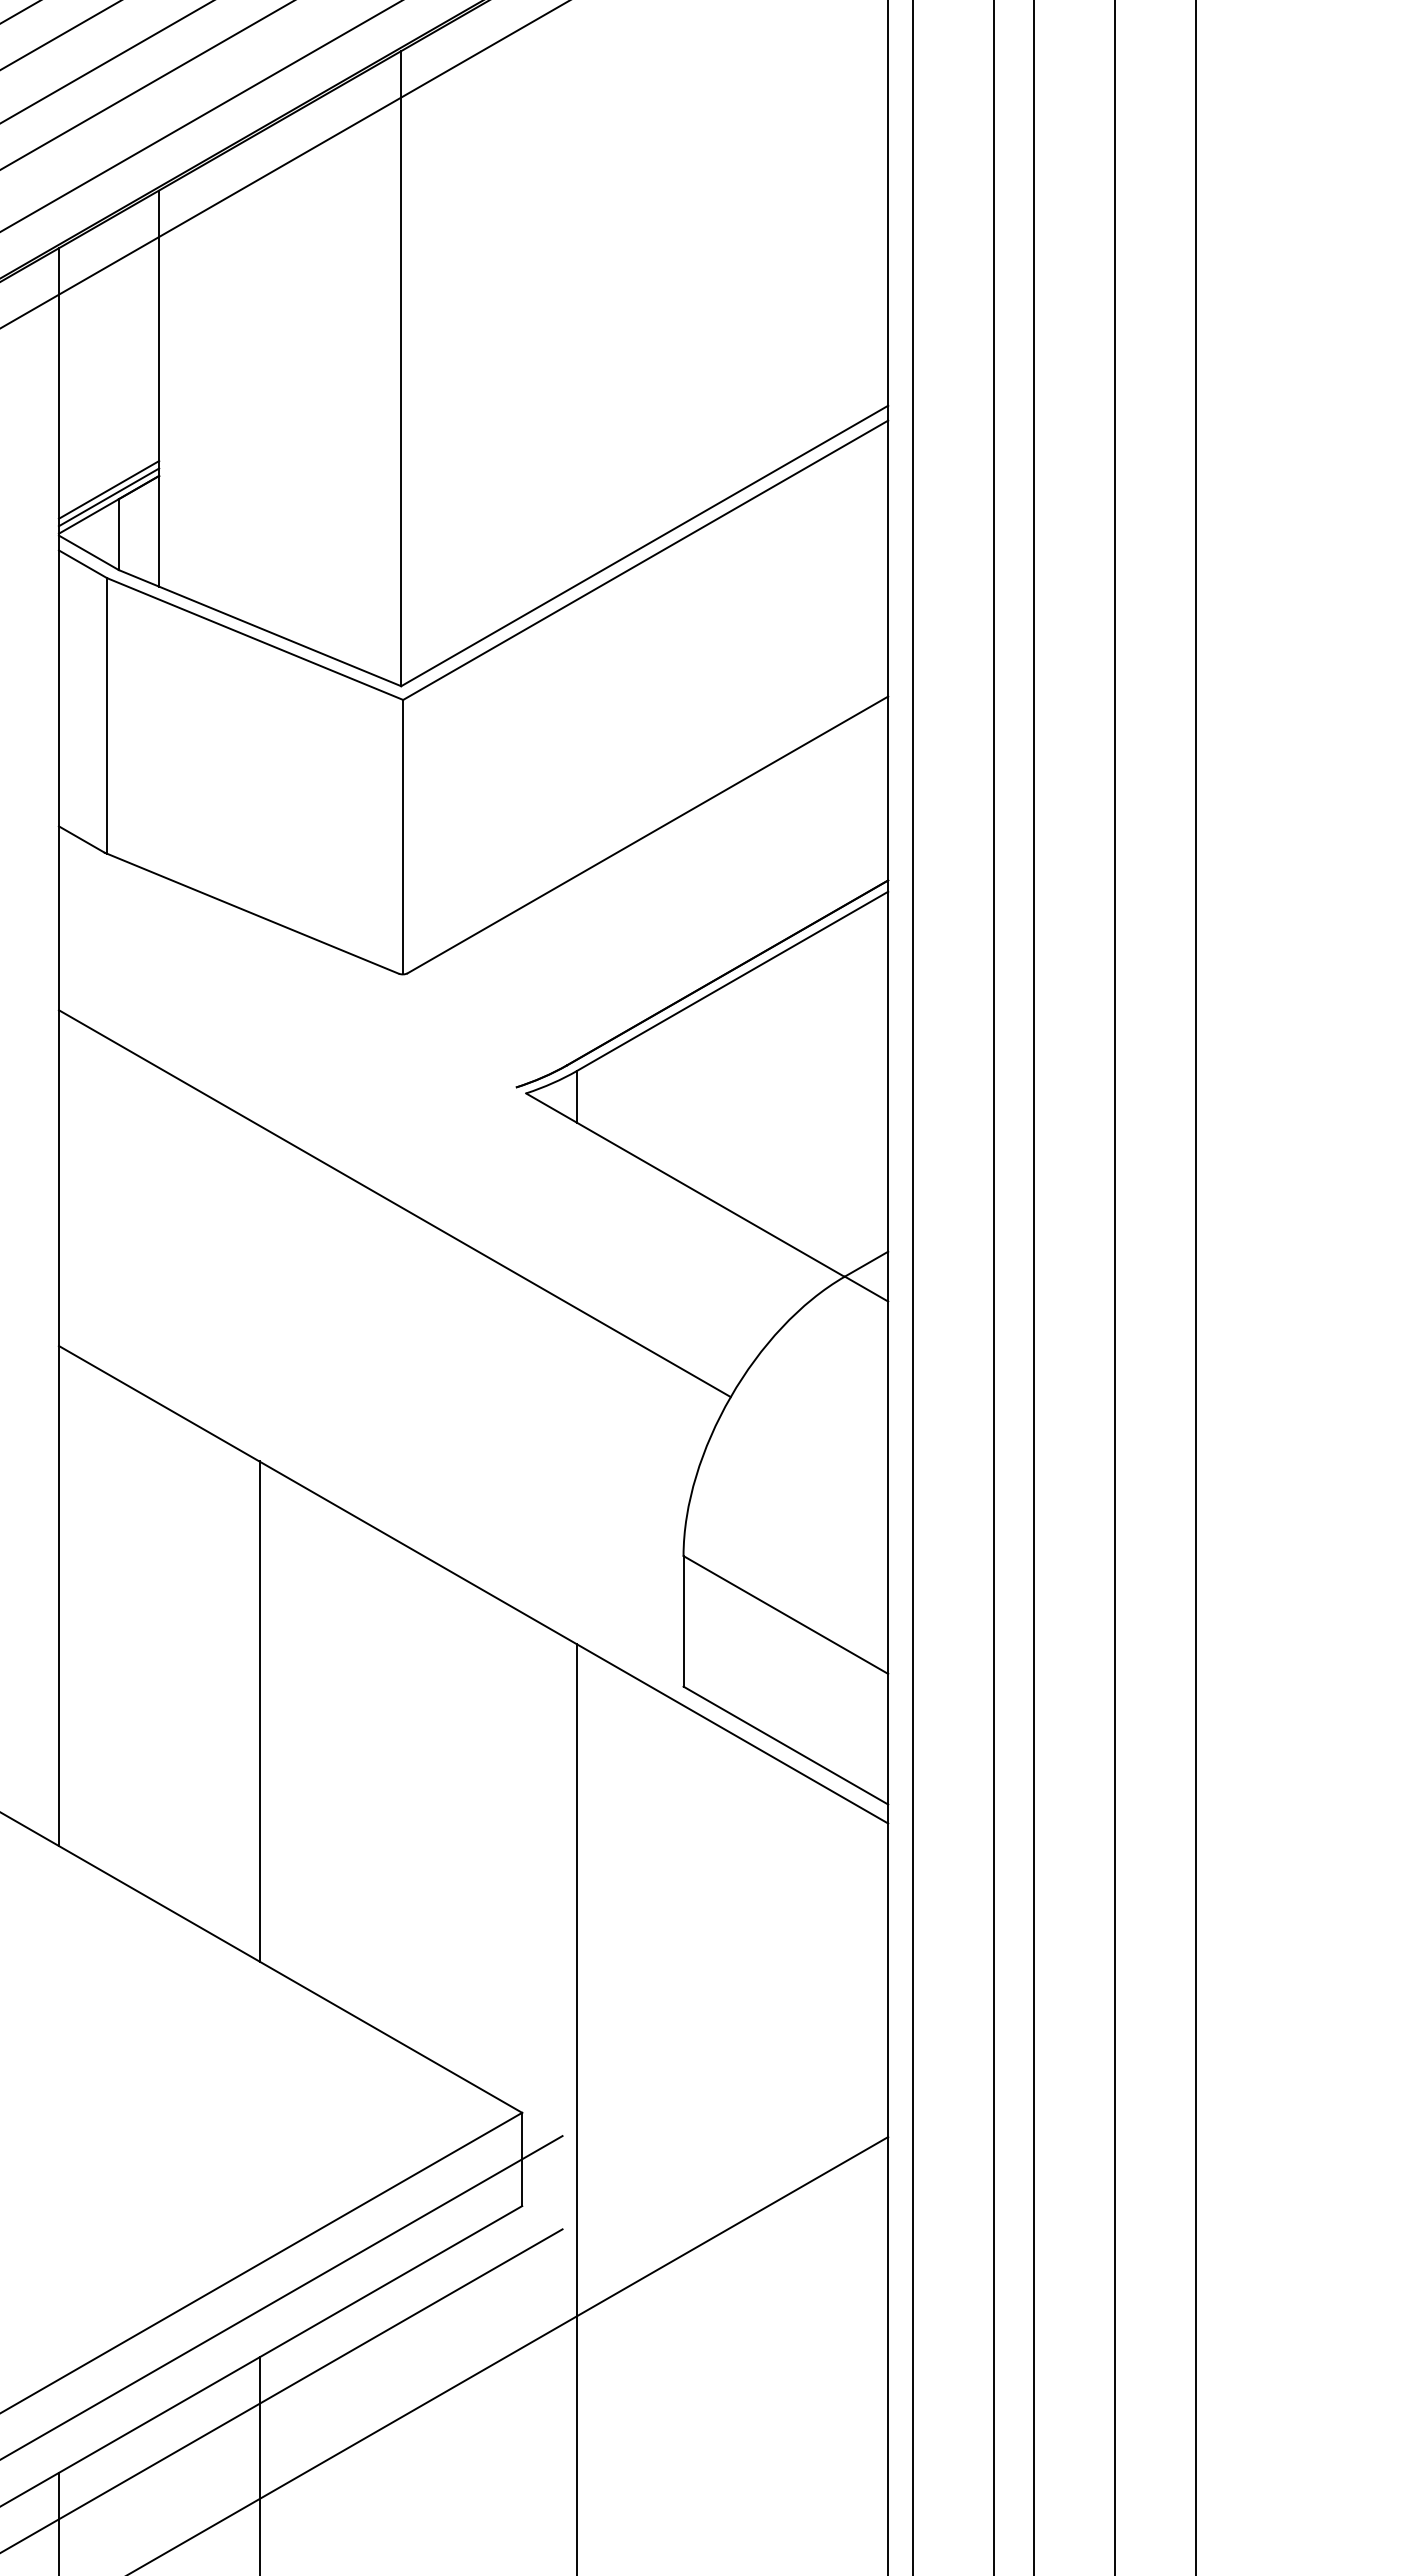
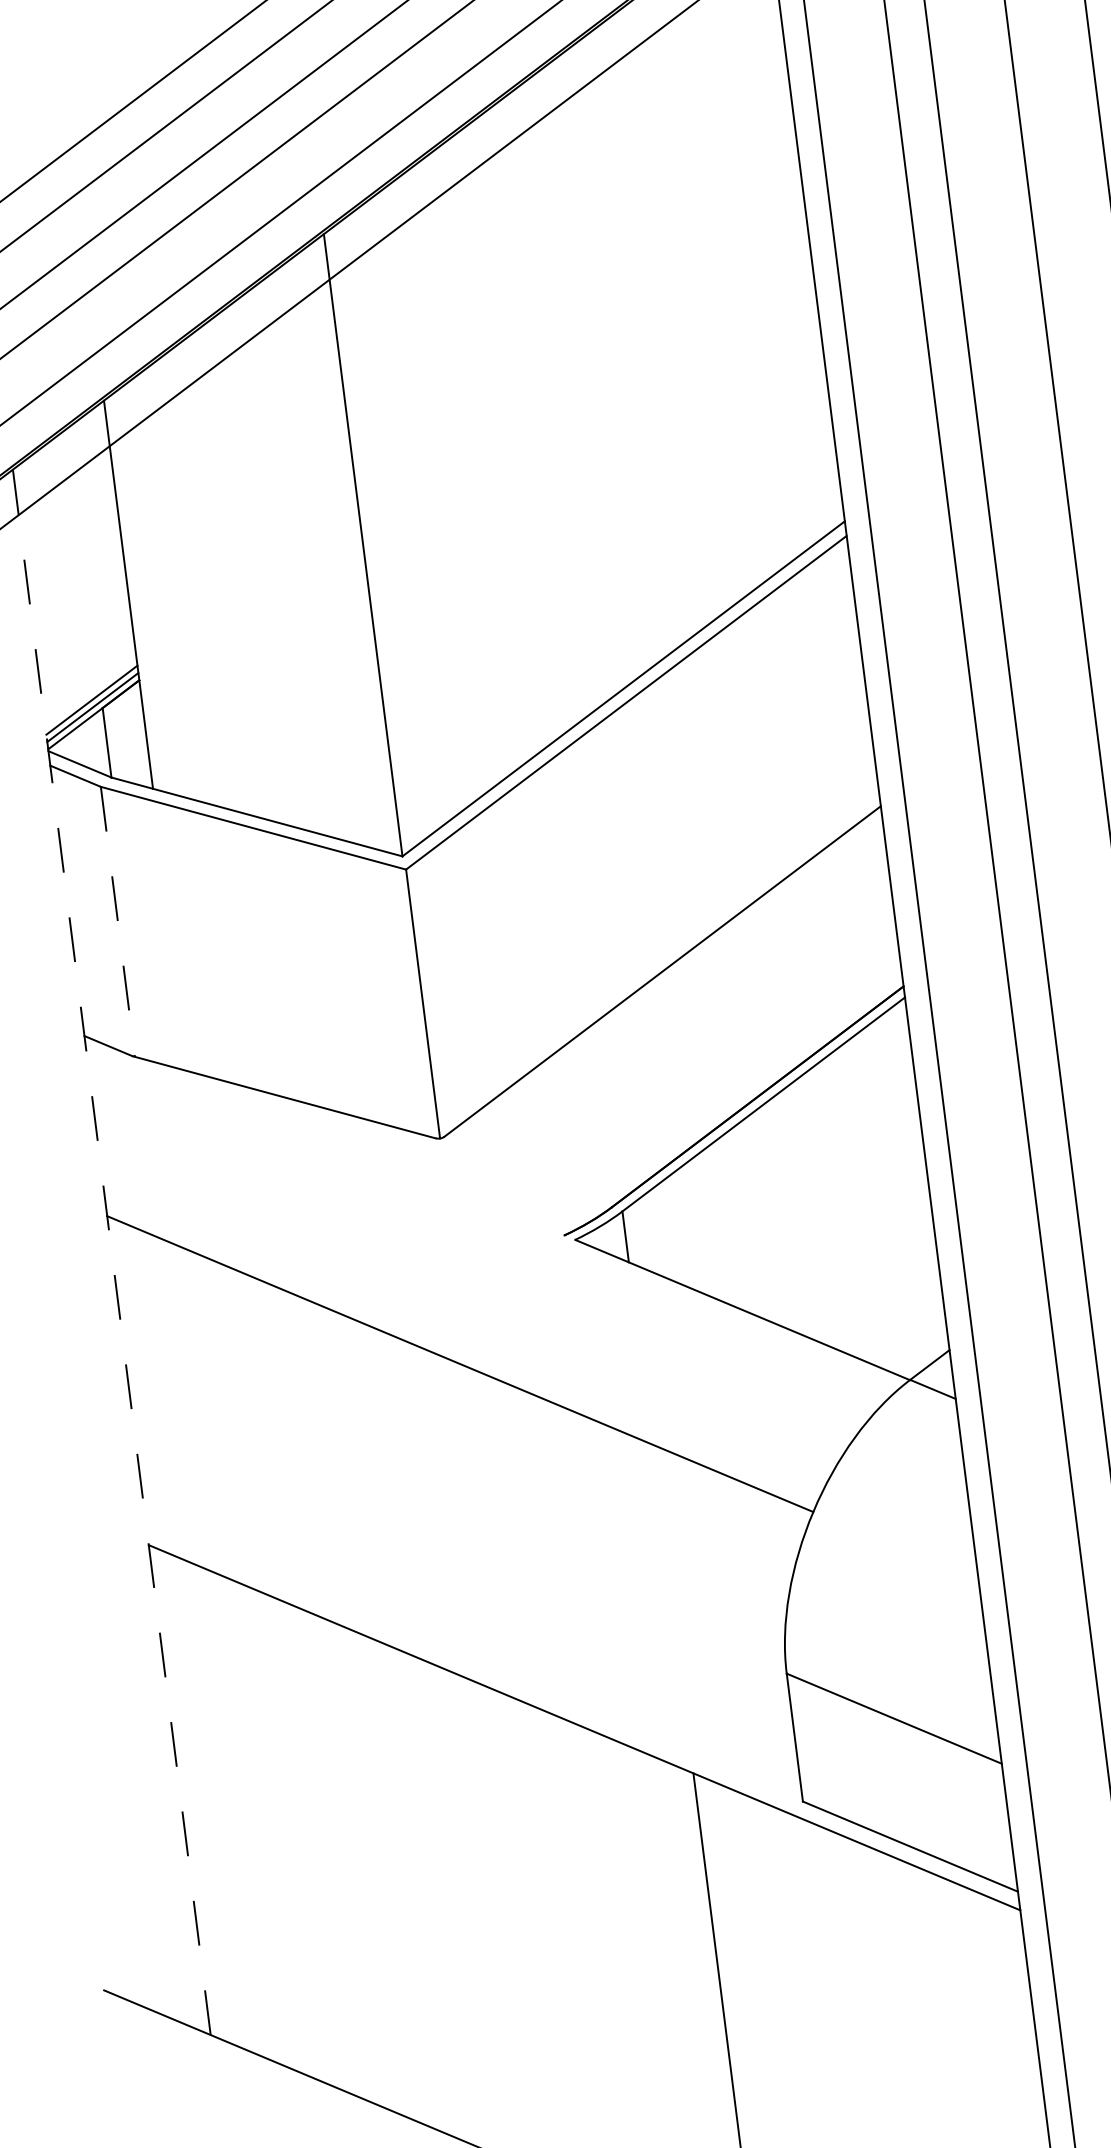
line: (107, 715) -> (118, 921), solid -> dashed
line: (58, 1047) -> (111, 1252), solid -> dashed
line: (259, 1711) -> (390, 1878), removed

